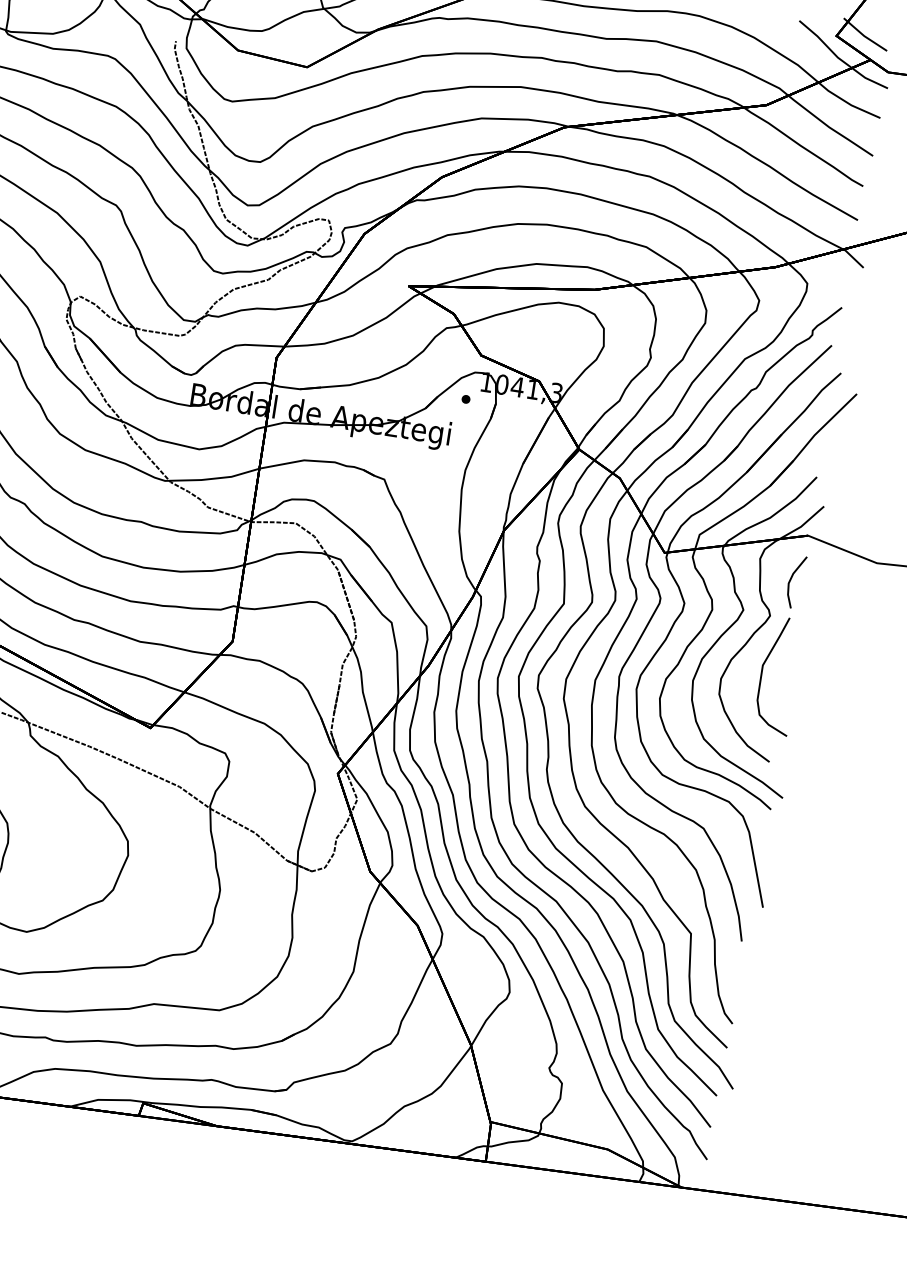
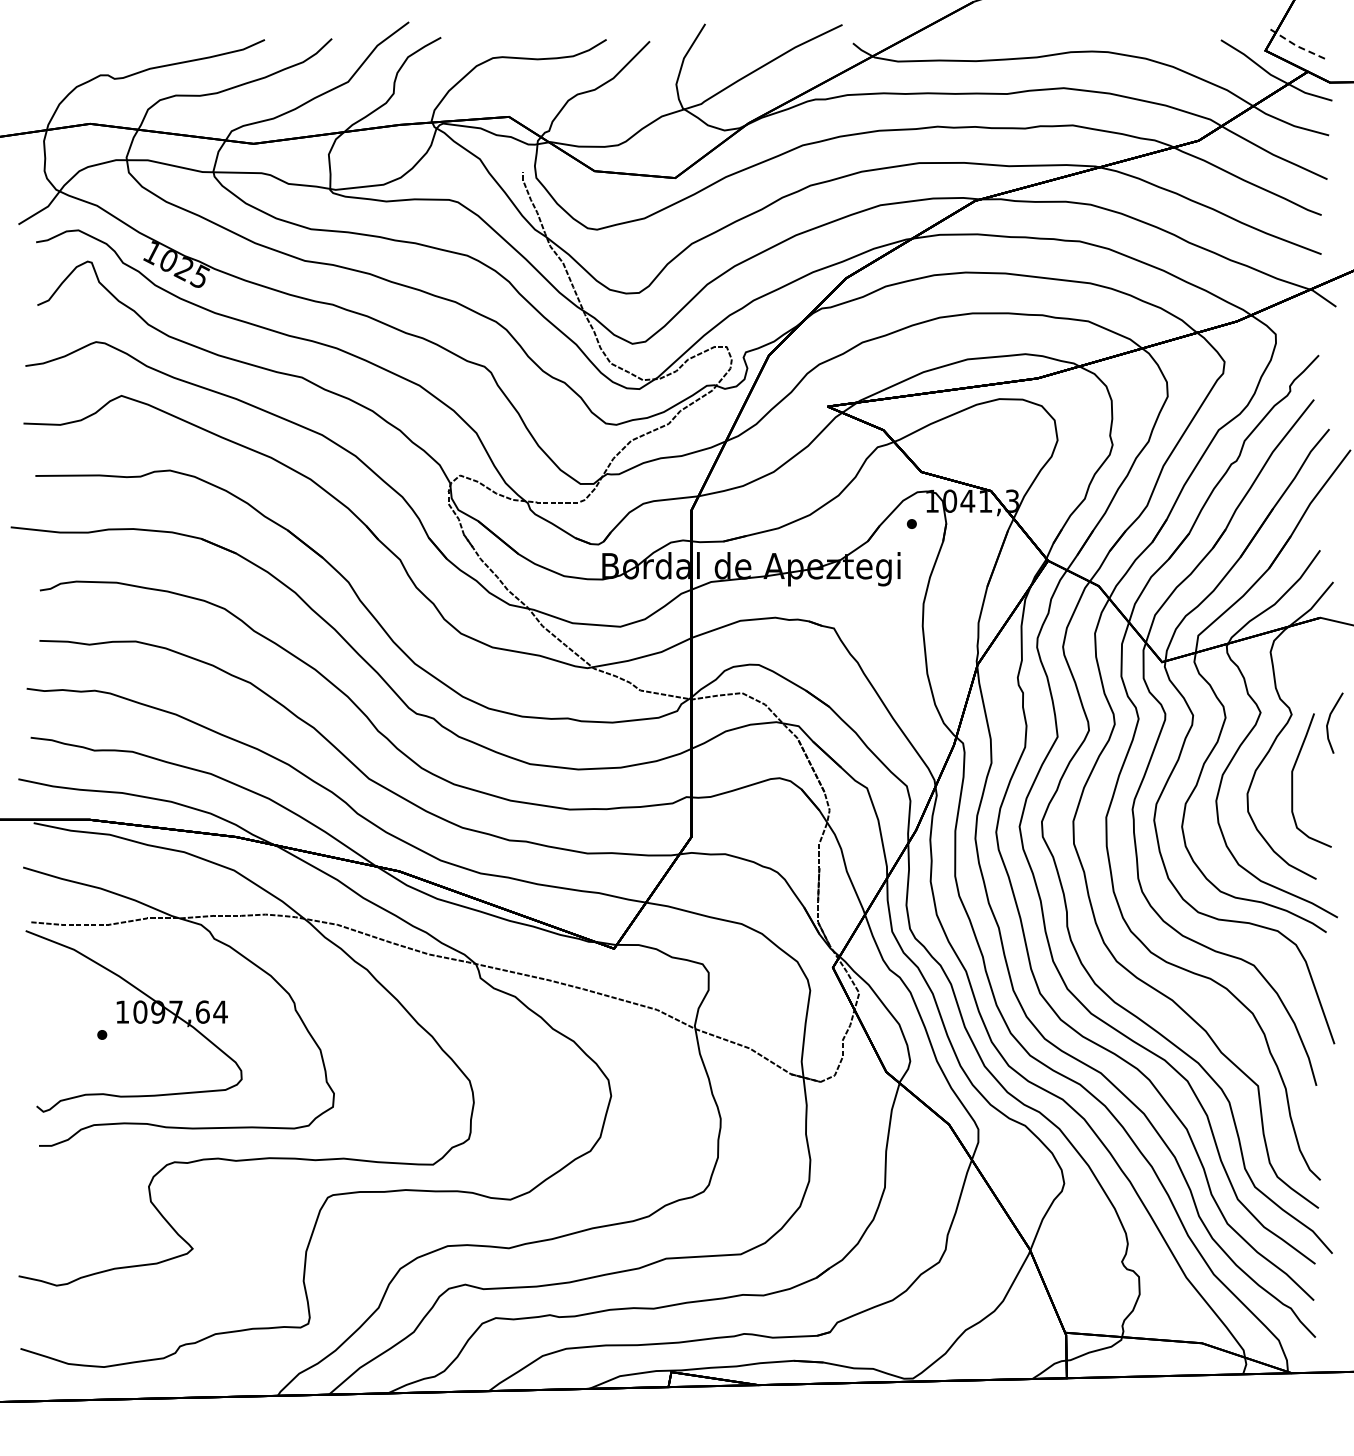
line: (864, 36) -> (1296, 46), solid -> dashed
line: (791, 579) -> (1329, 721), moved

